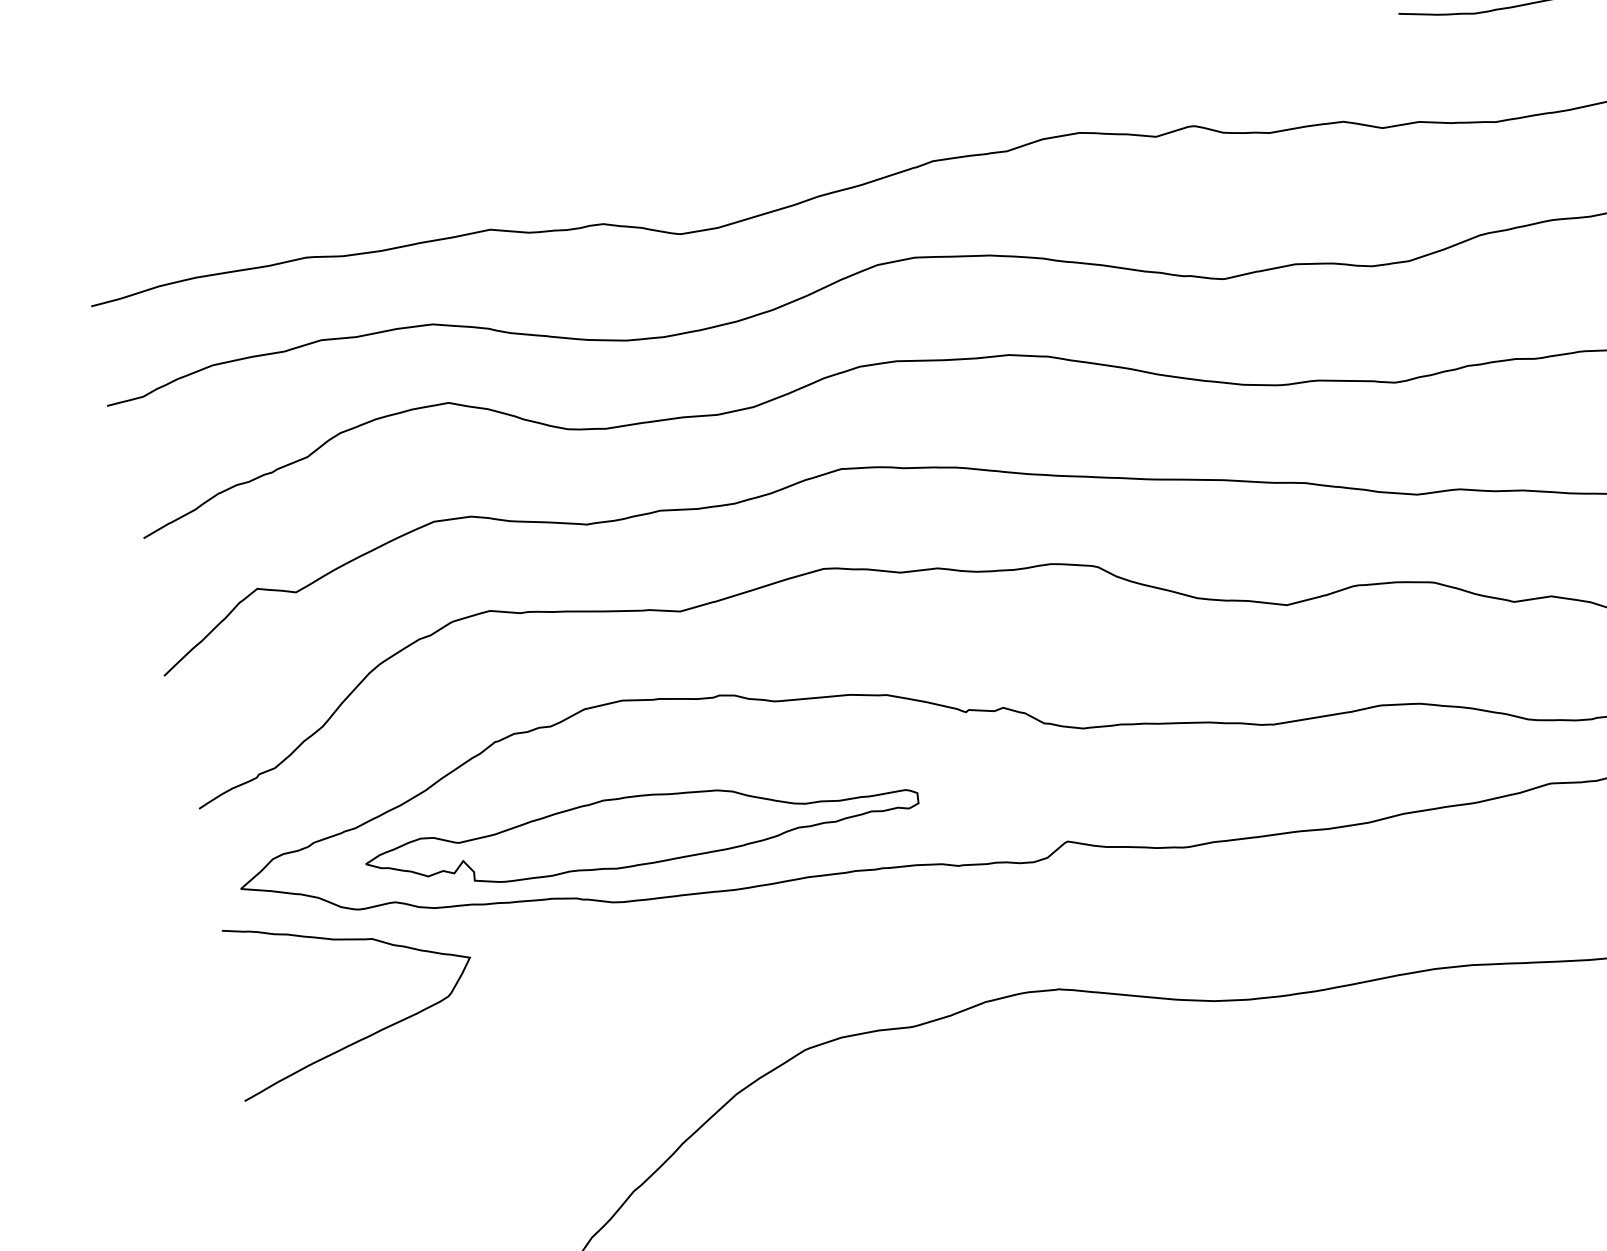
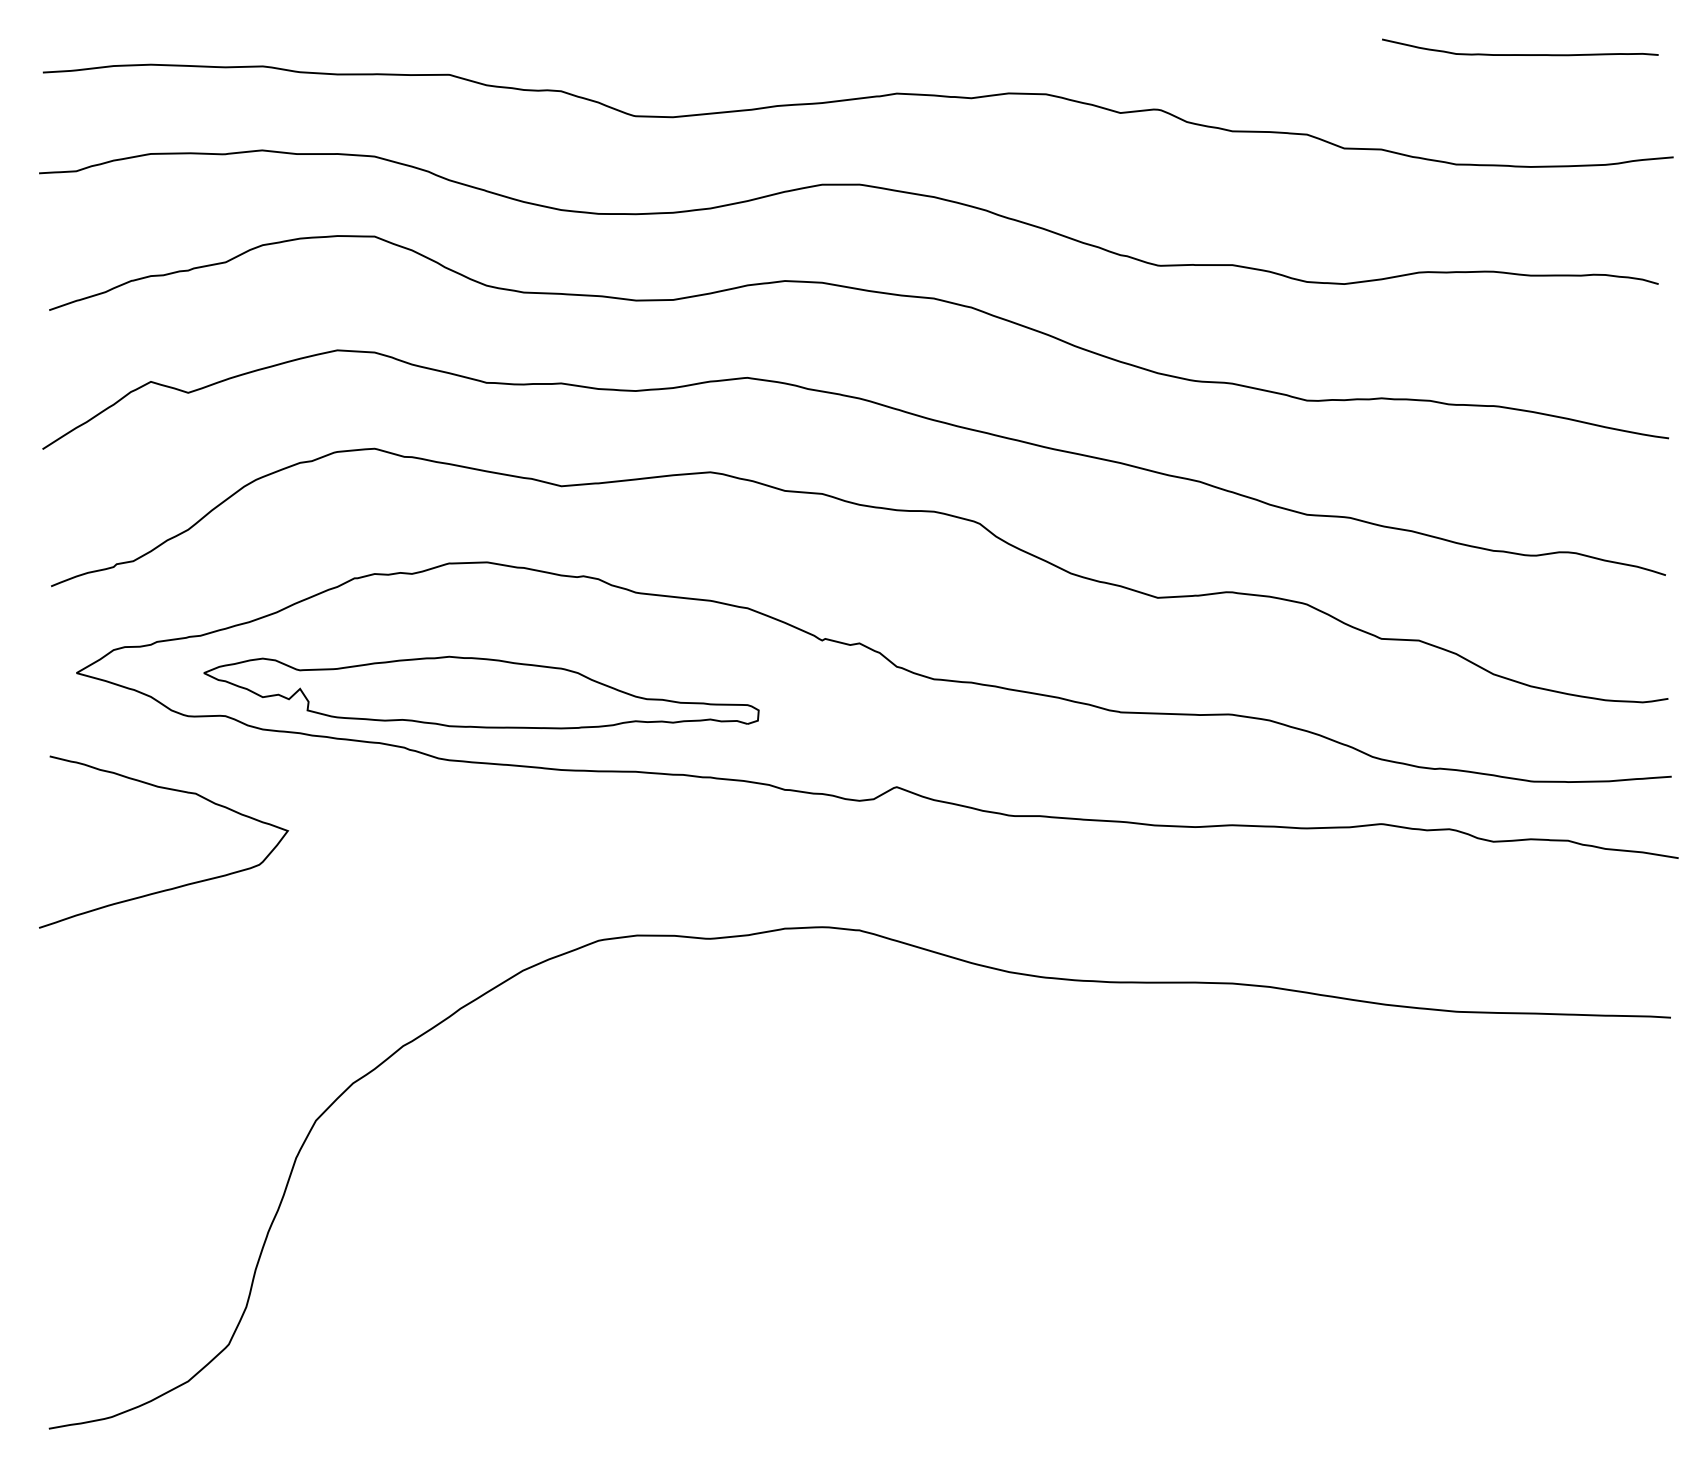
curve: (371, 1033) -> (176, 886), moved

